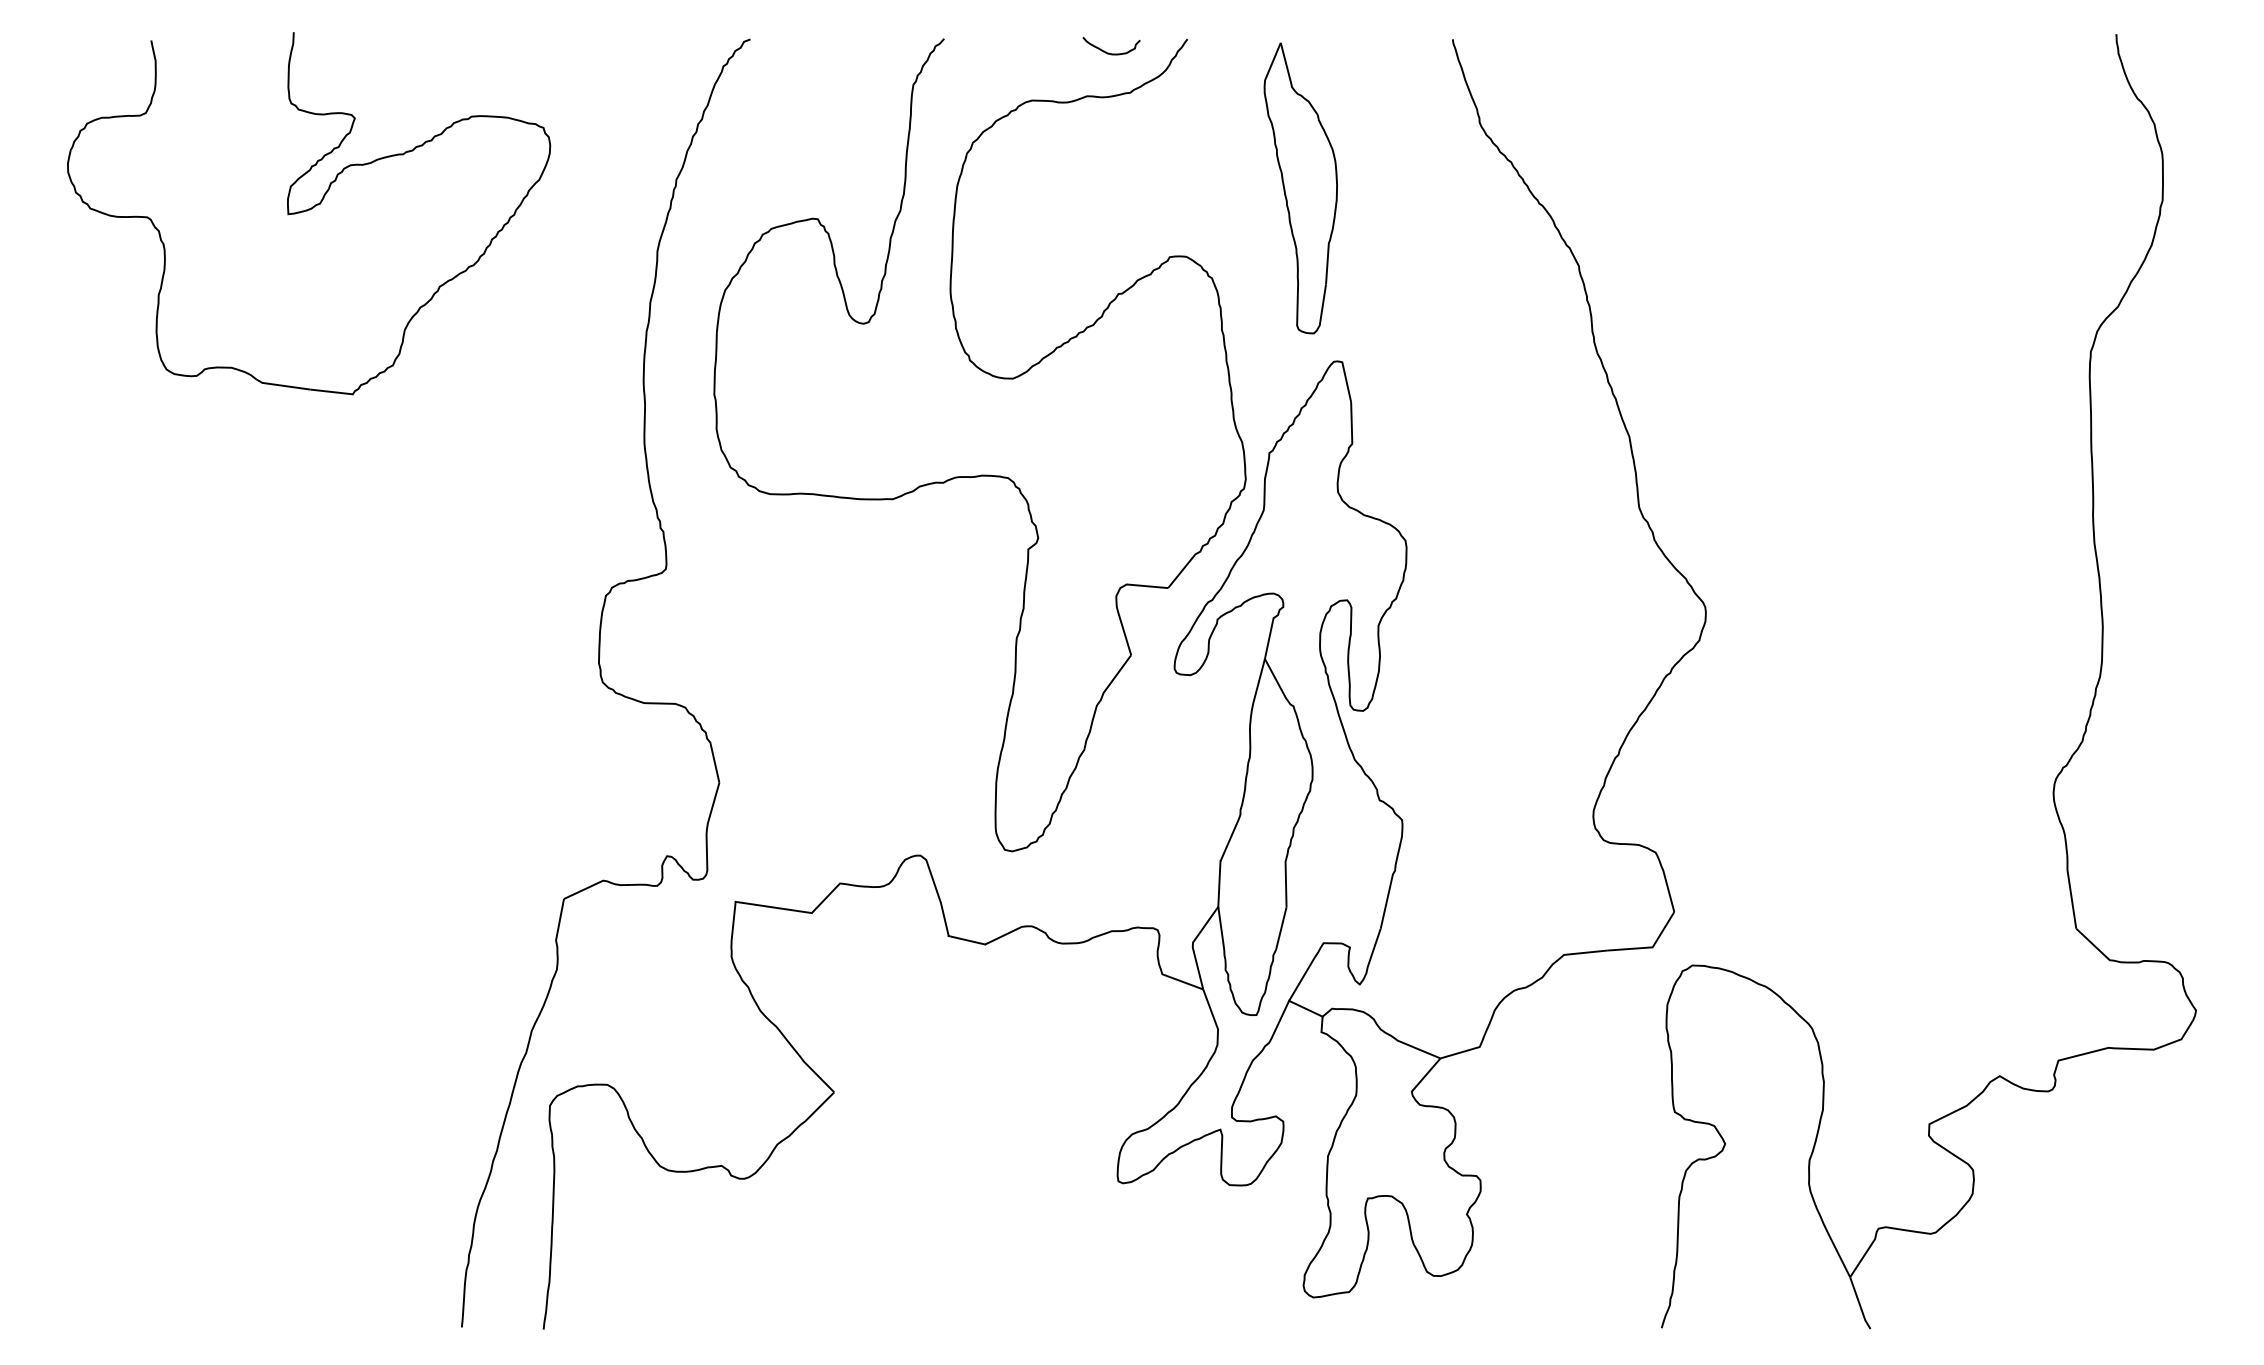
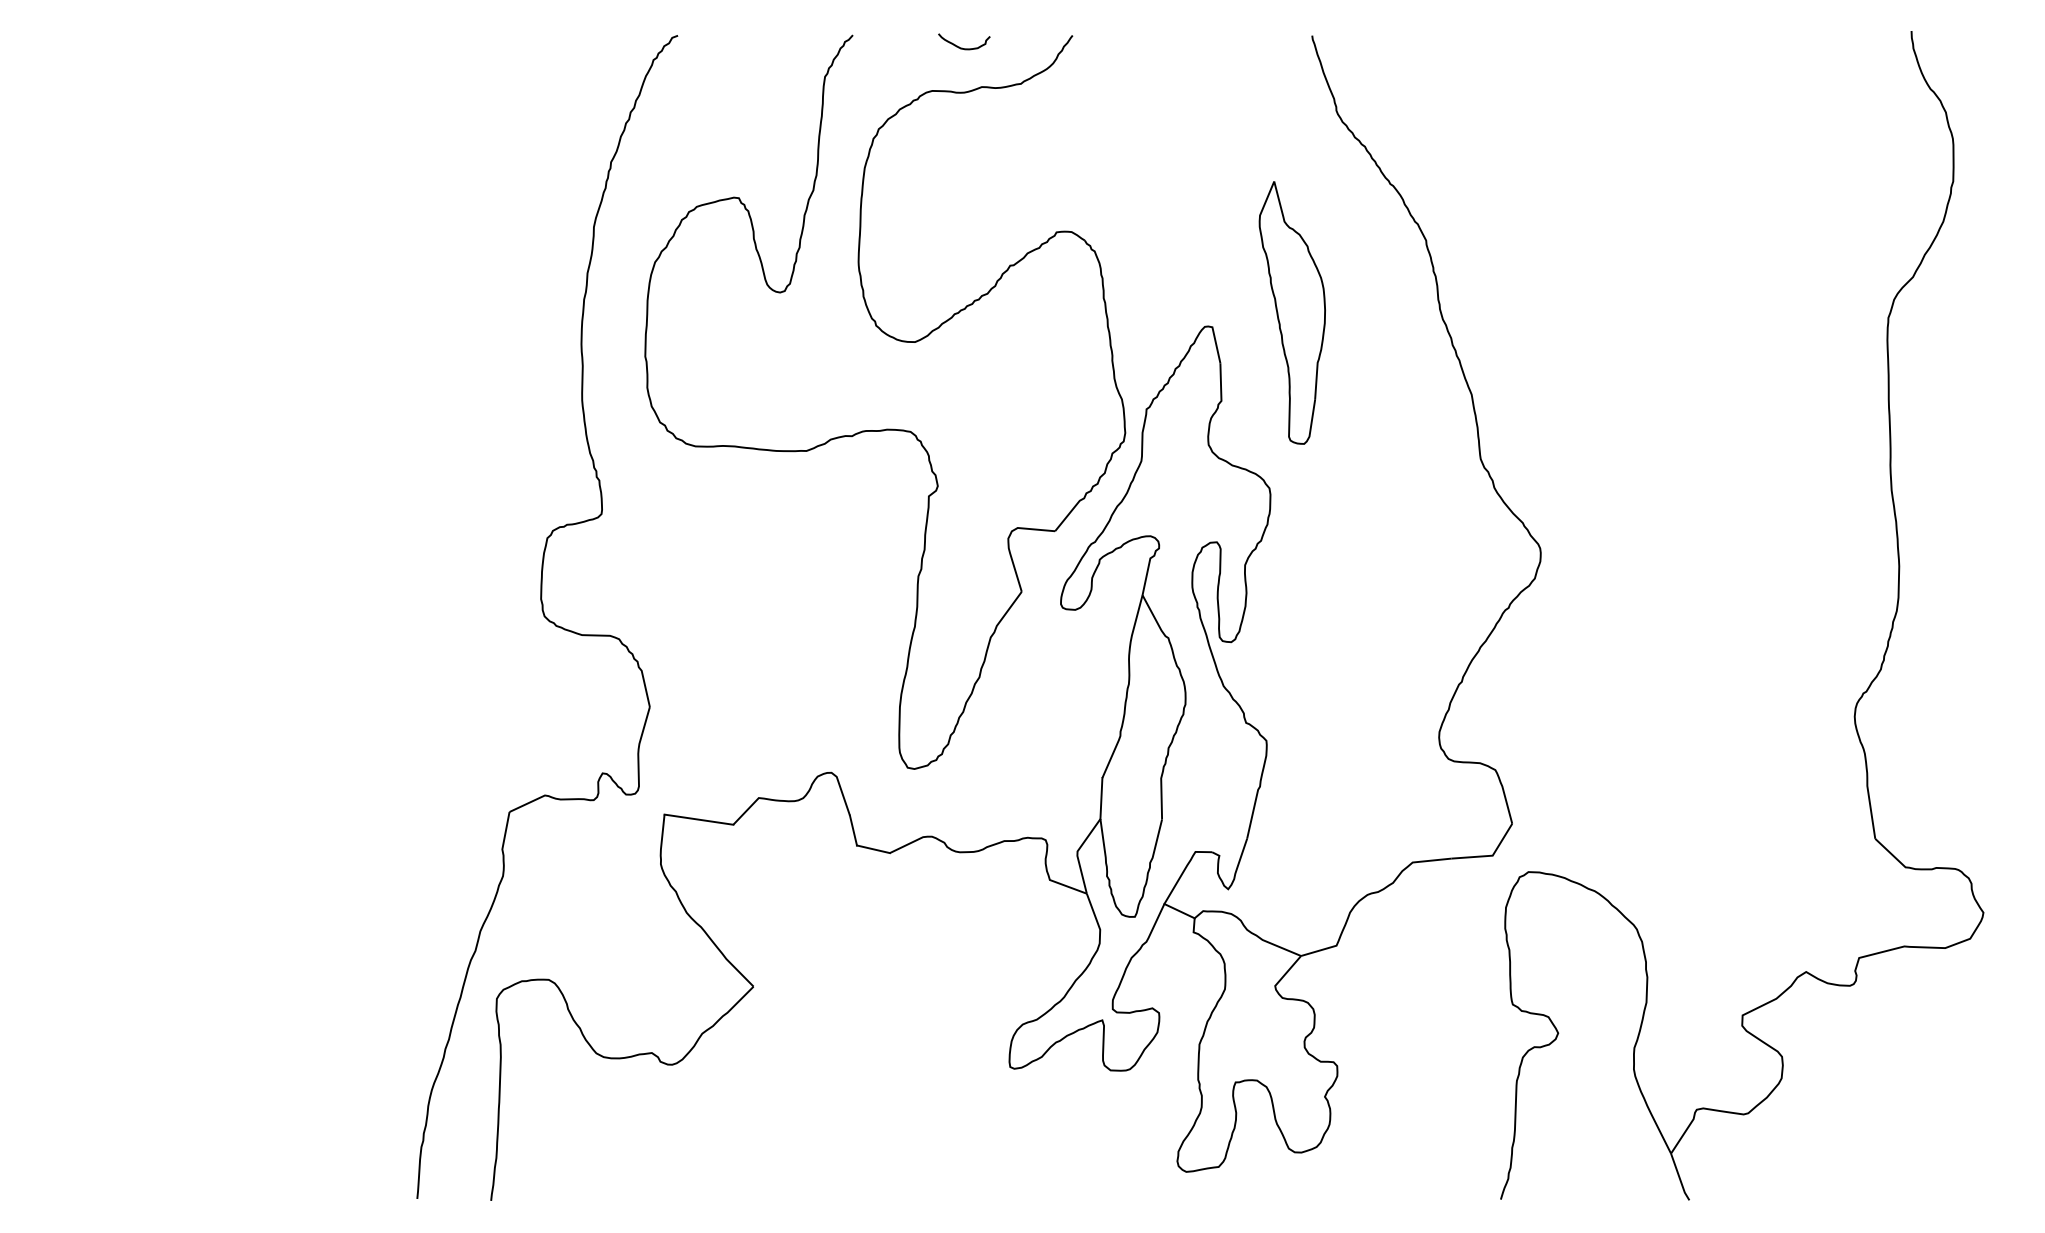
curve: (1108, 52) -> (961, 47), moved
part: (1300, 188) -> (1292, 313), moved
part: (309, 213) -> (279, 192), removed

